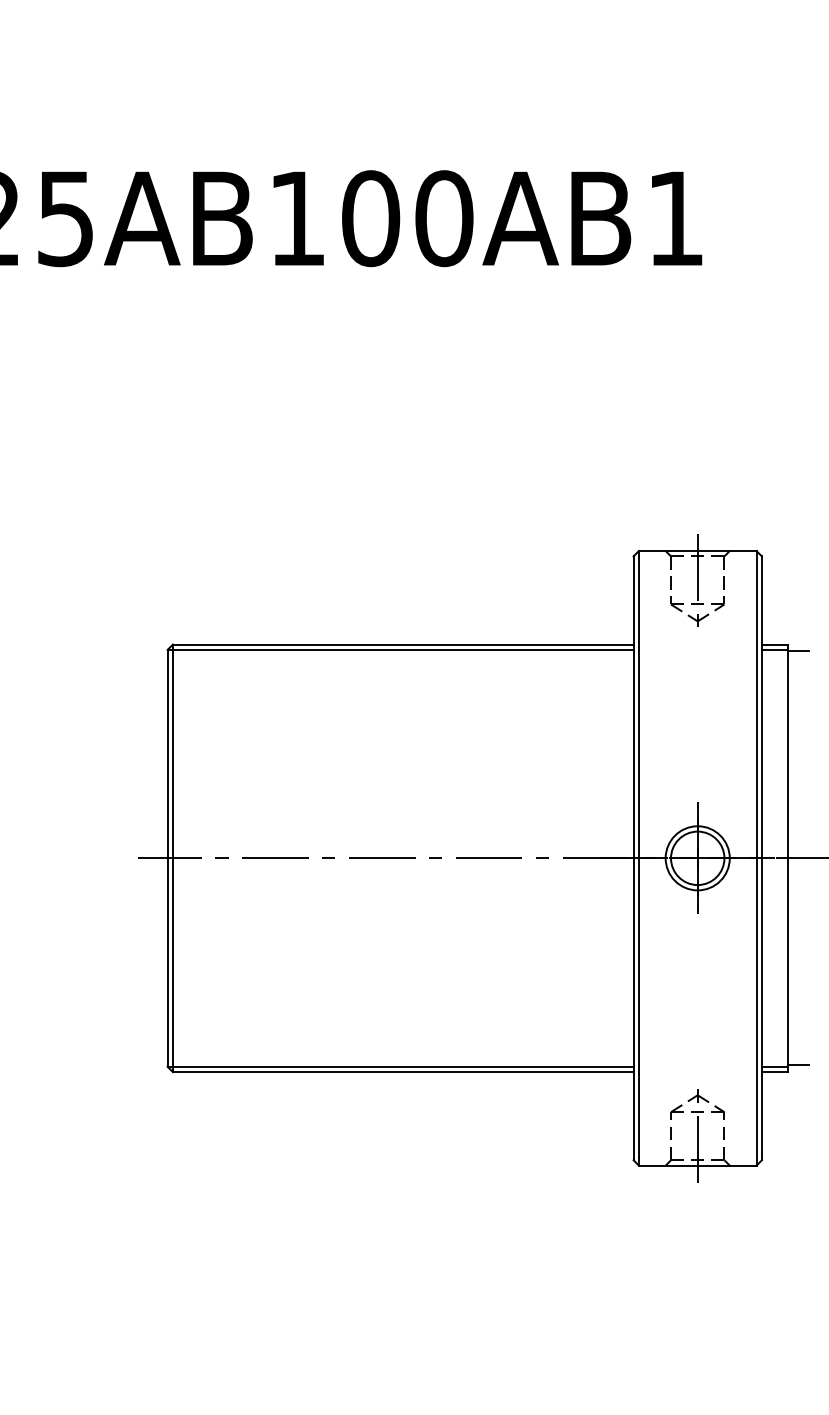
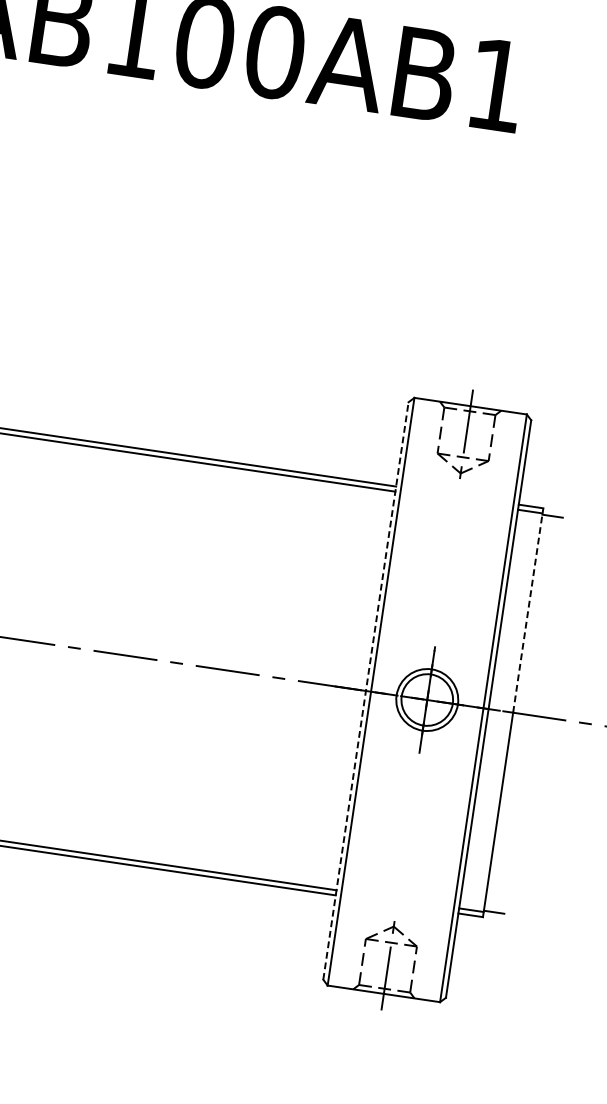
line: (787, 751) -> (528, 610), solid -> dashed
line: (633, 858) -> (365, 691), solid -> dashed

